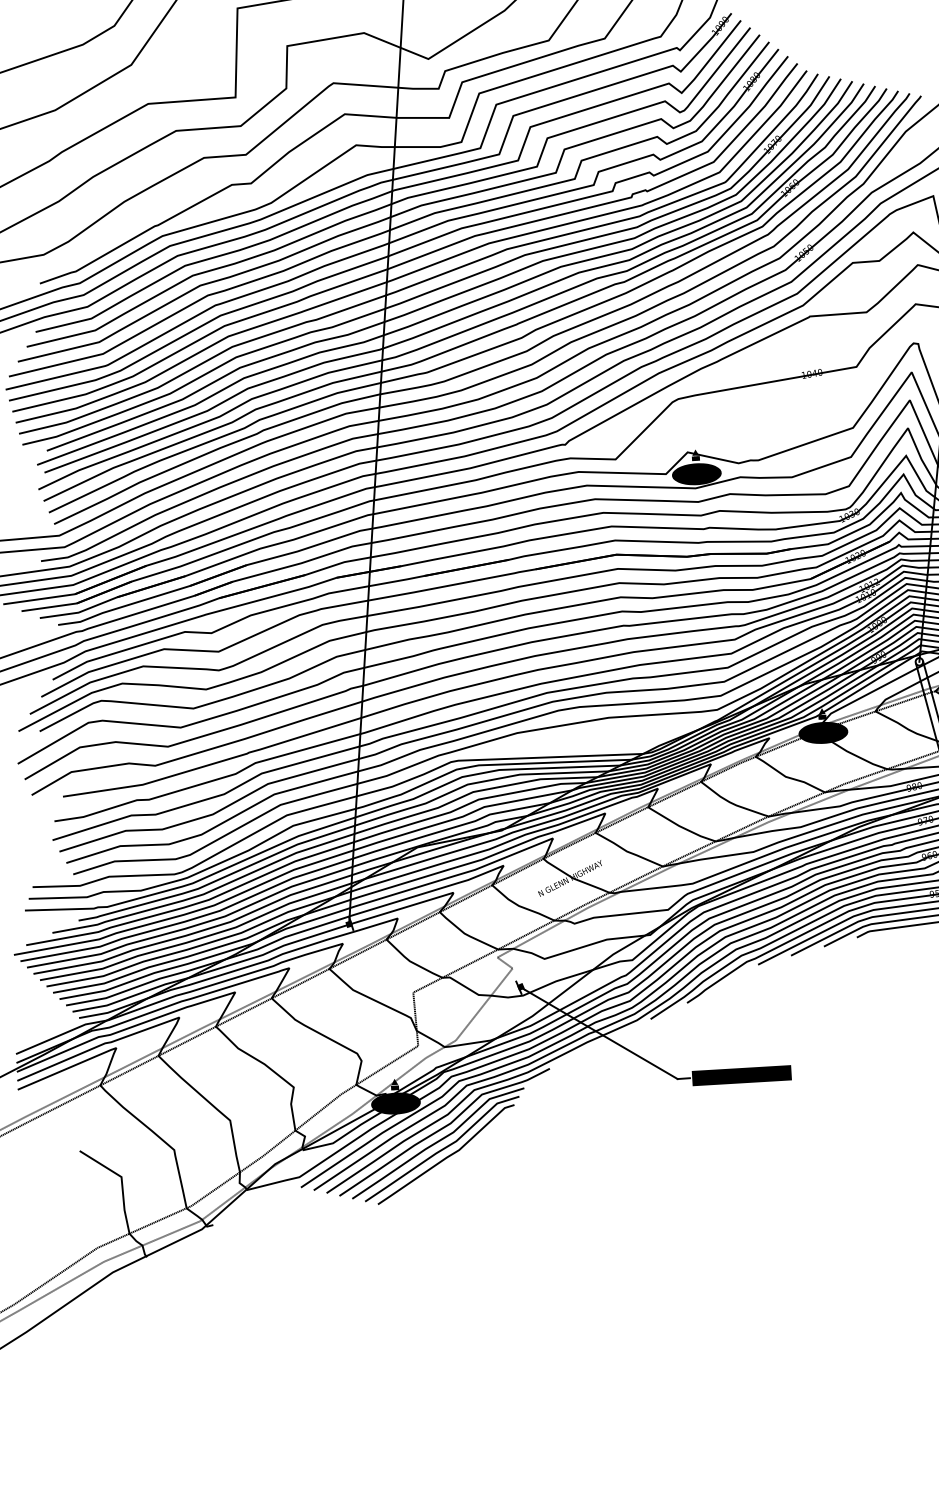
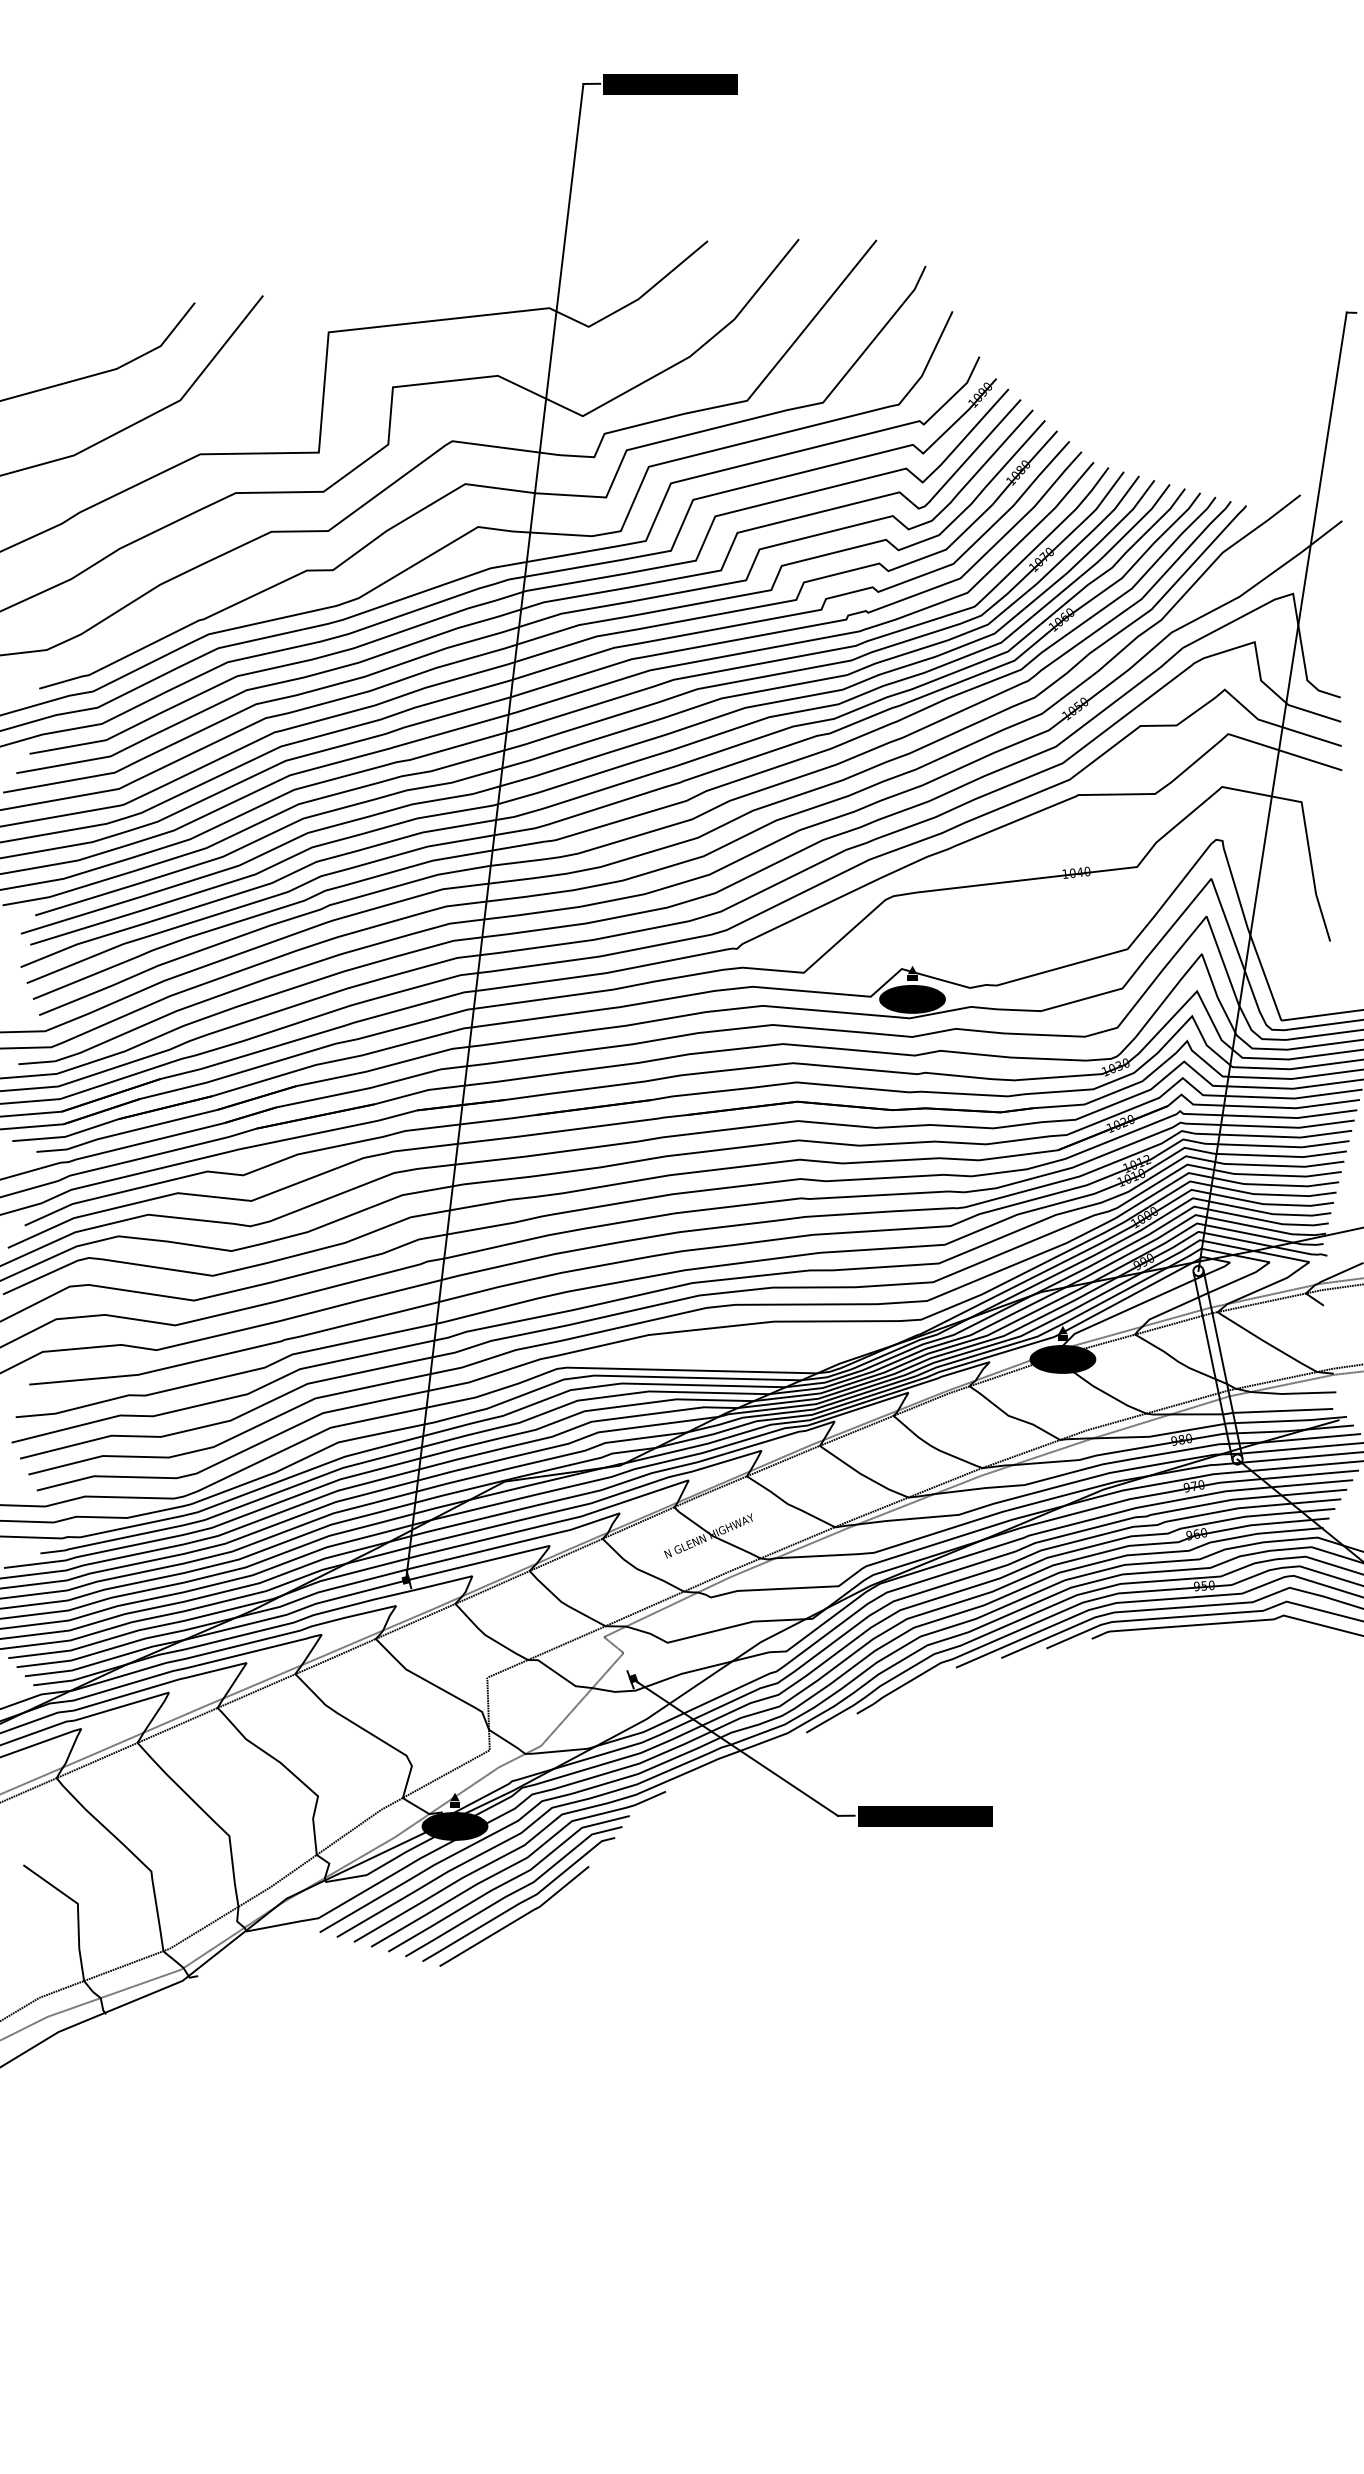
line: (444, 1169) -> (515, 1919), added

